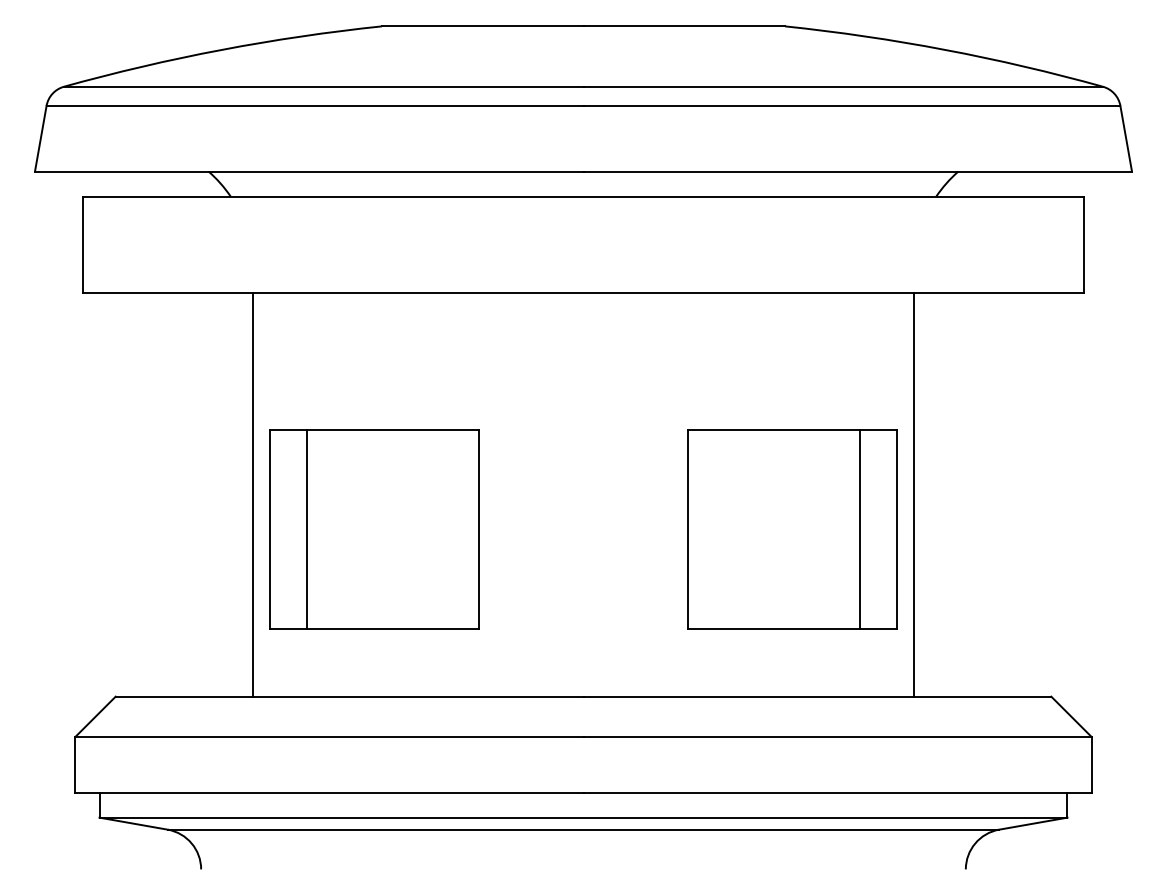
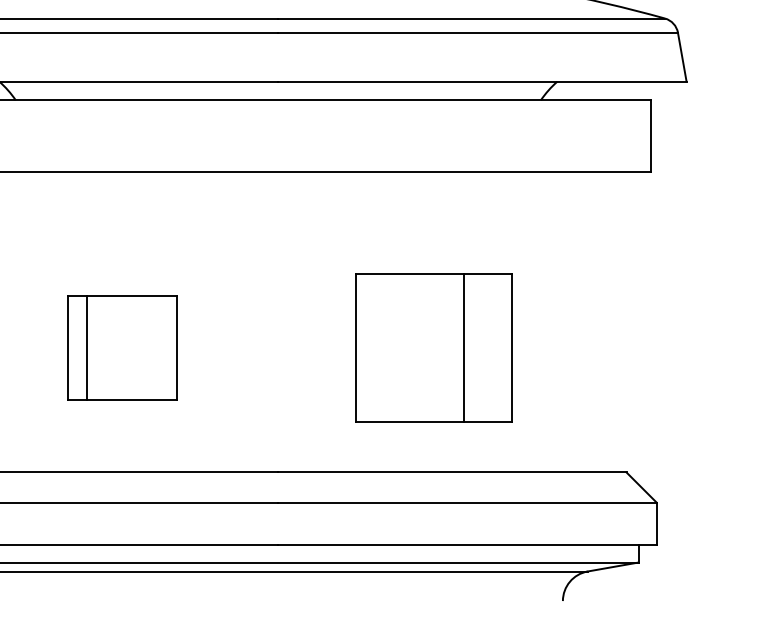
line: (252, 494) -> (31, 322), removed
line: (914, 494) -> (524, 322), removed
part: (374, 529) -> (122, 348), size x0.7
line: (860, 529) -> (464, 348), moved

